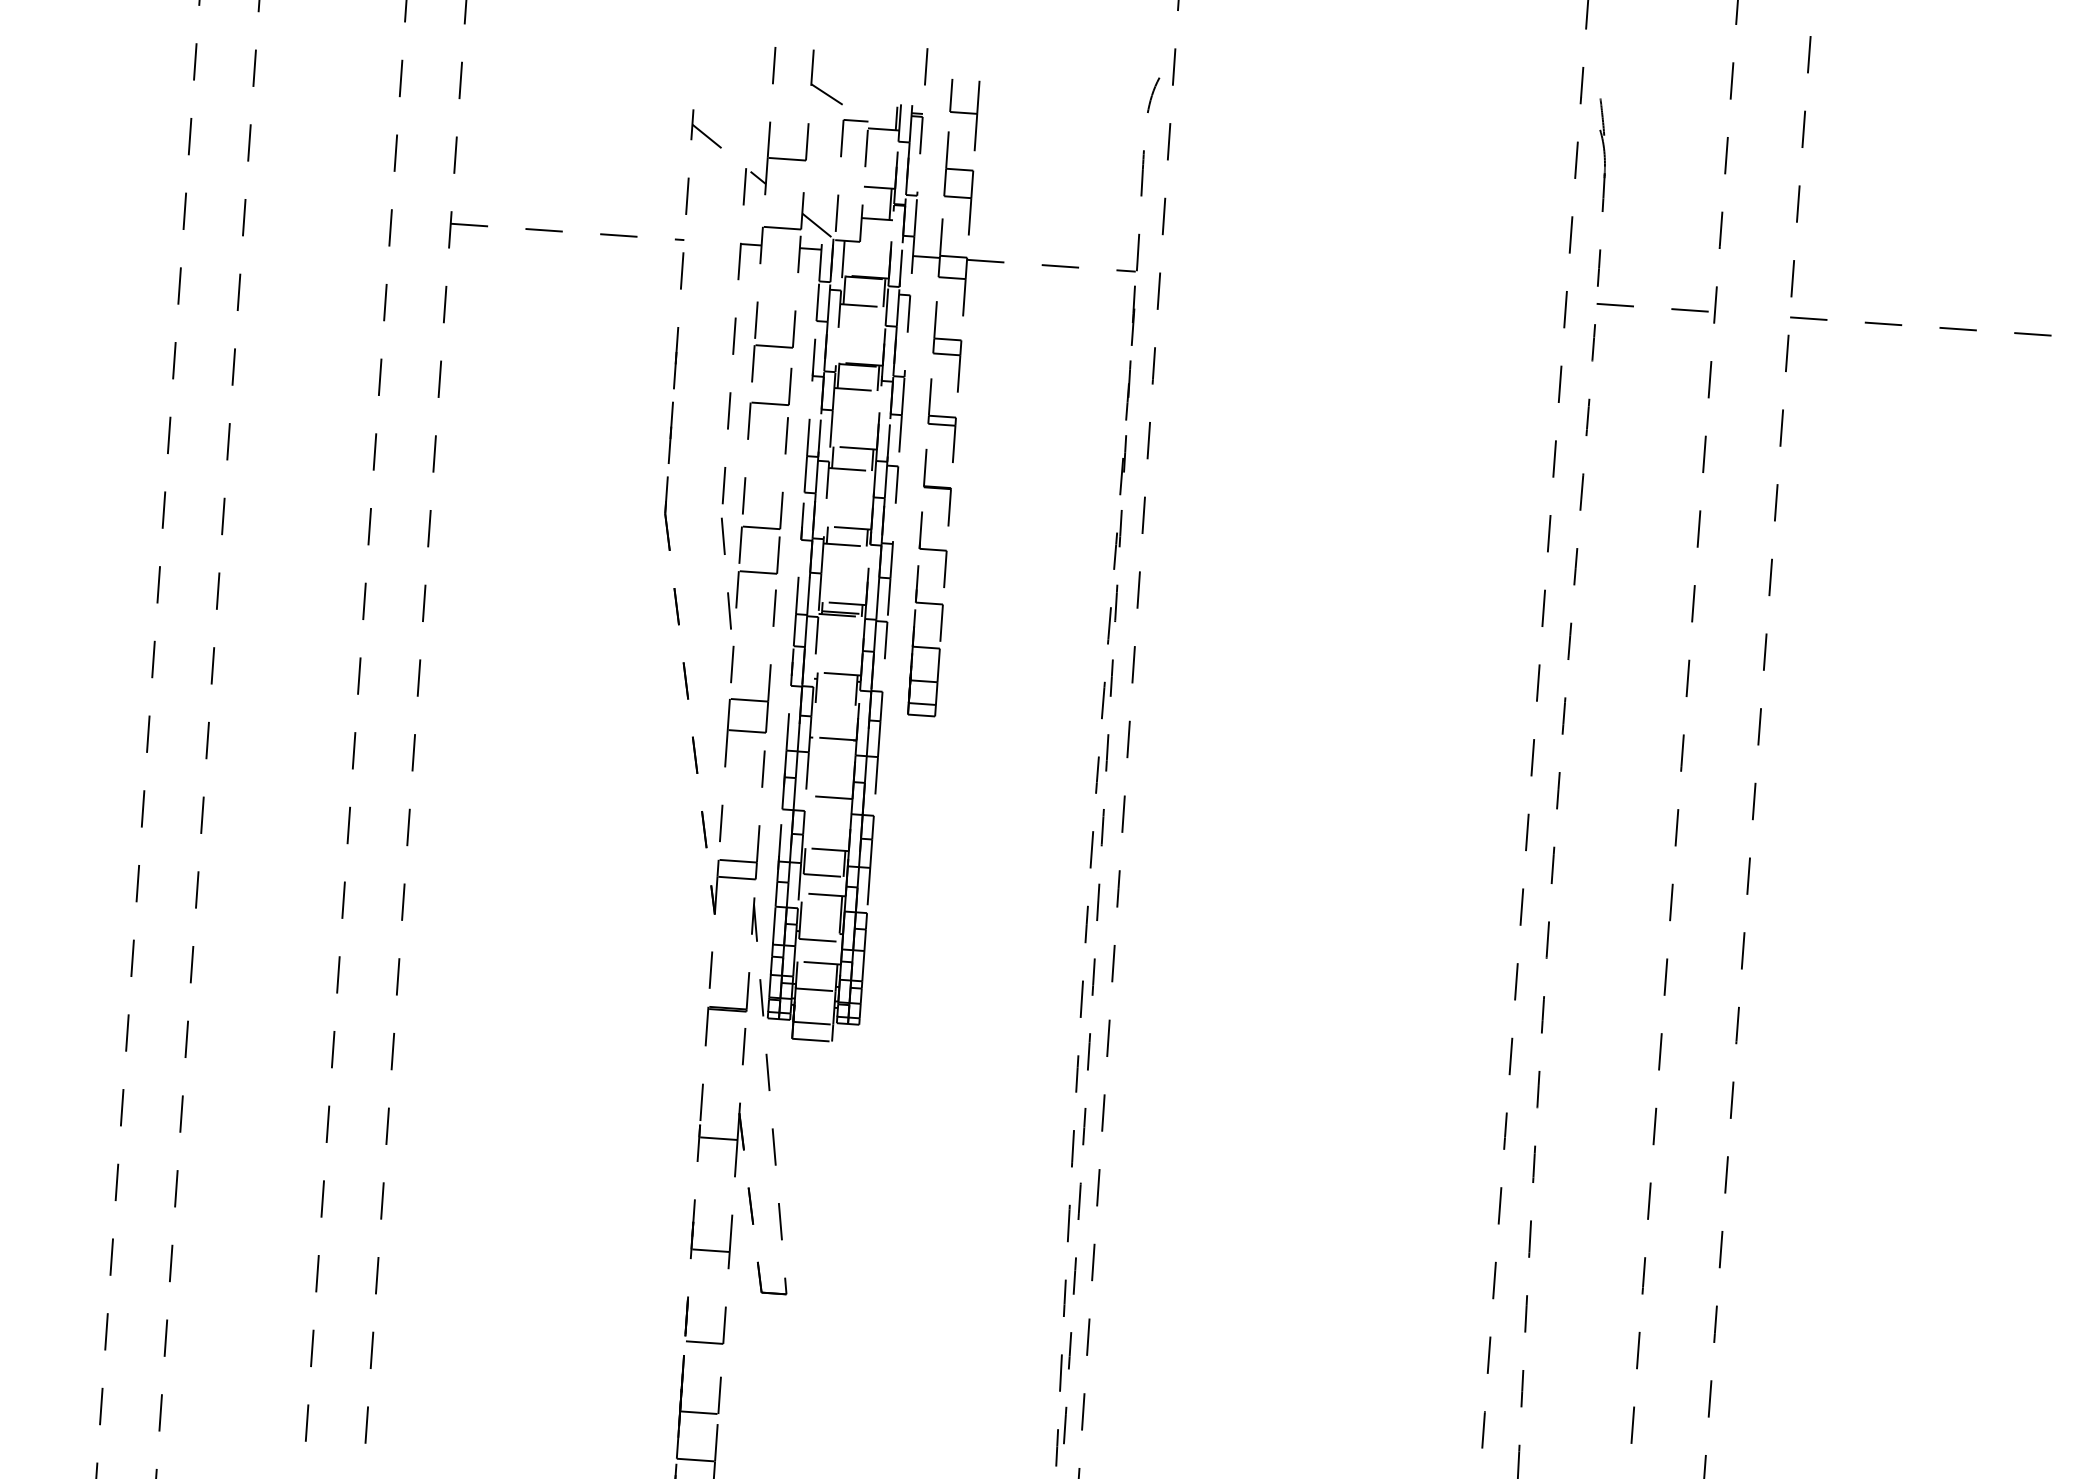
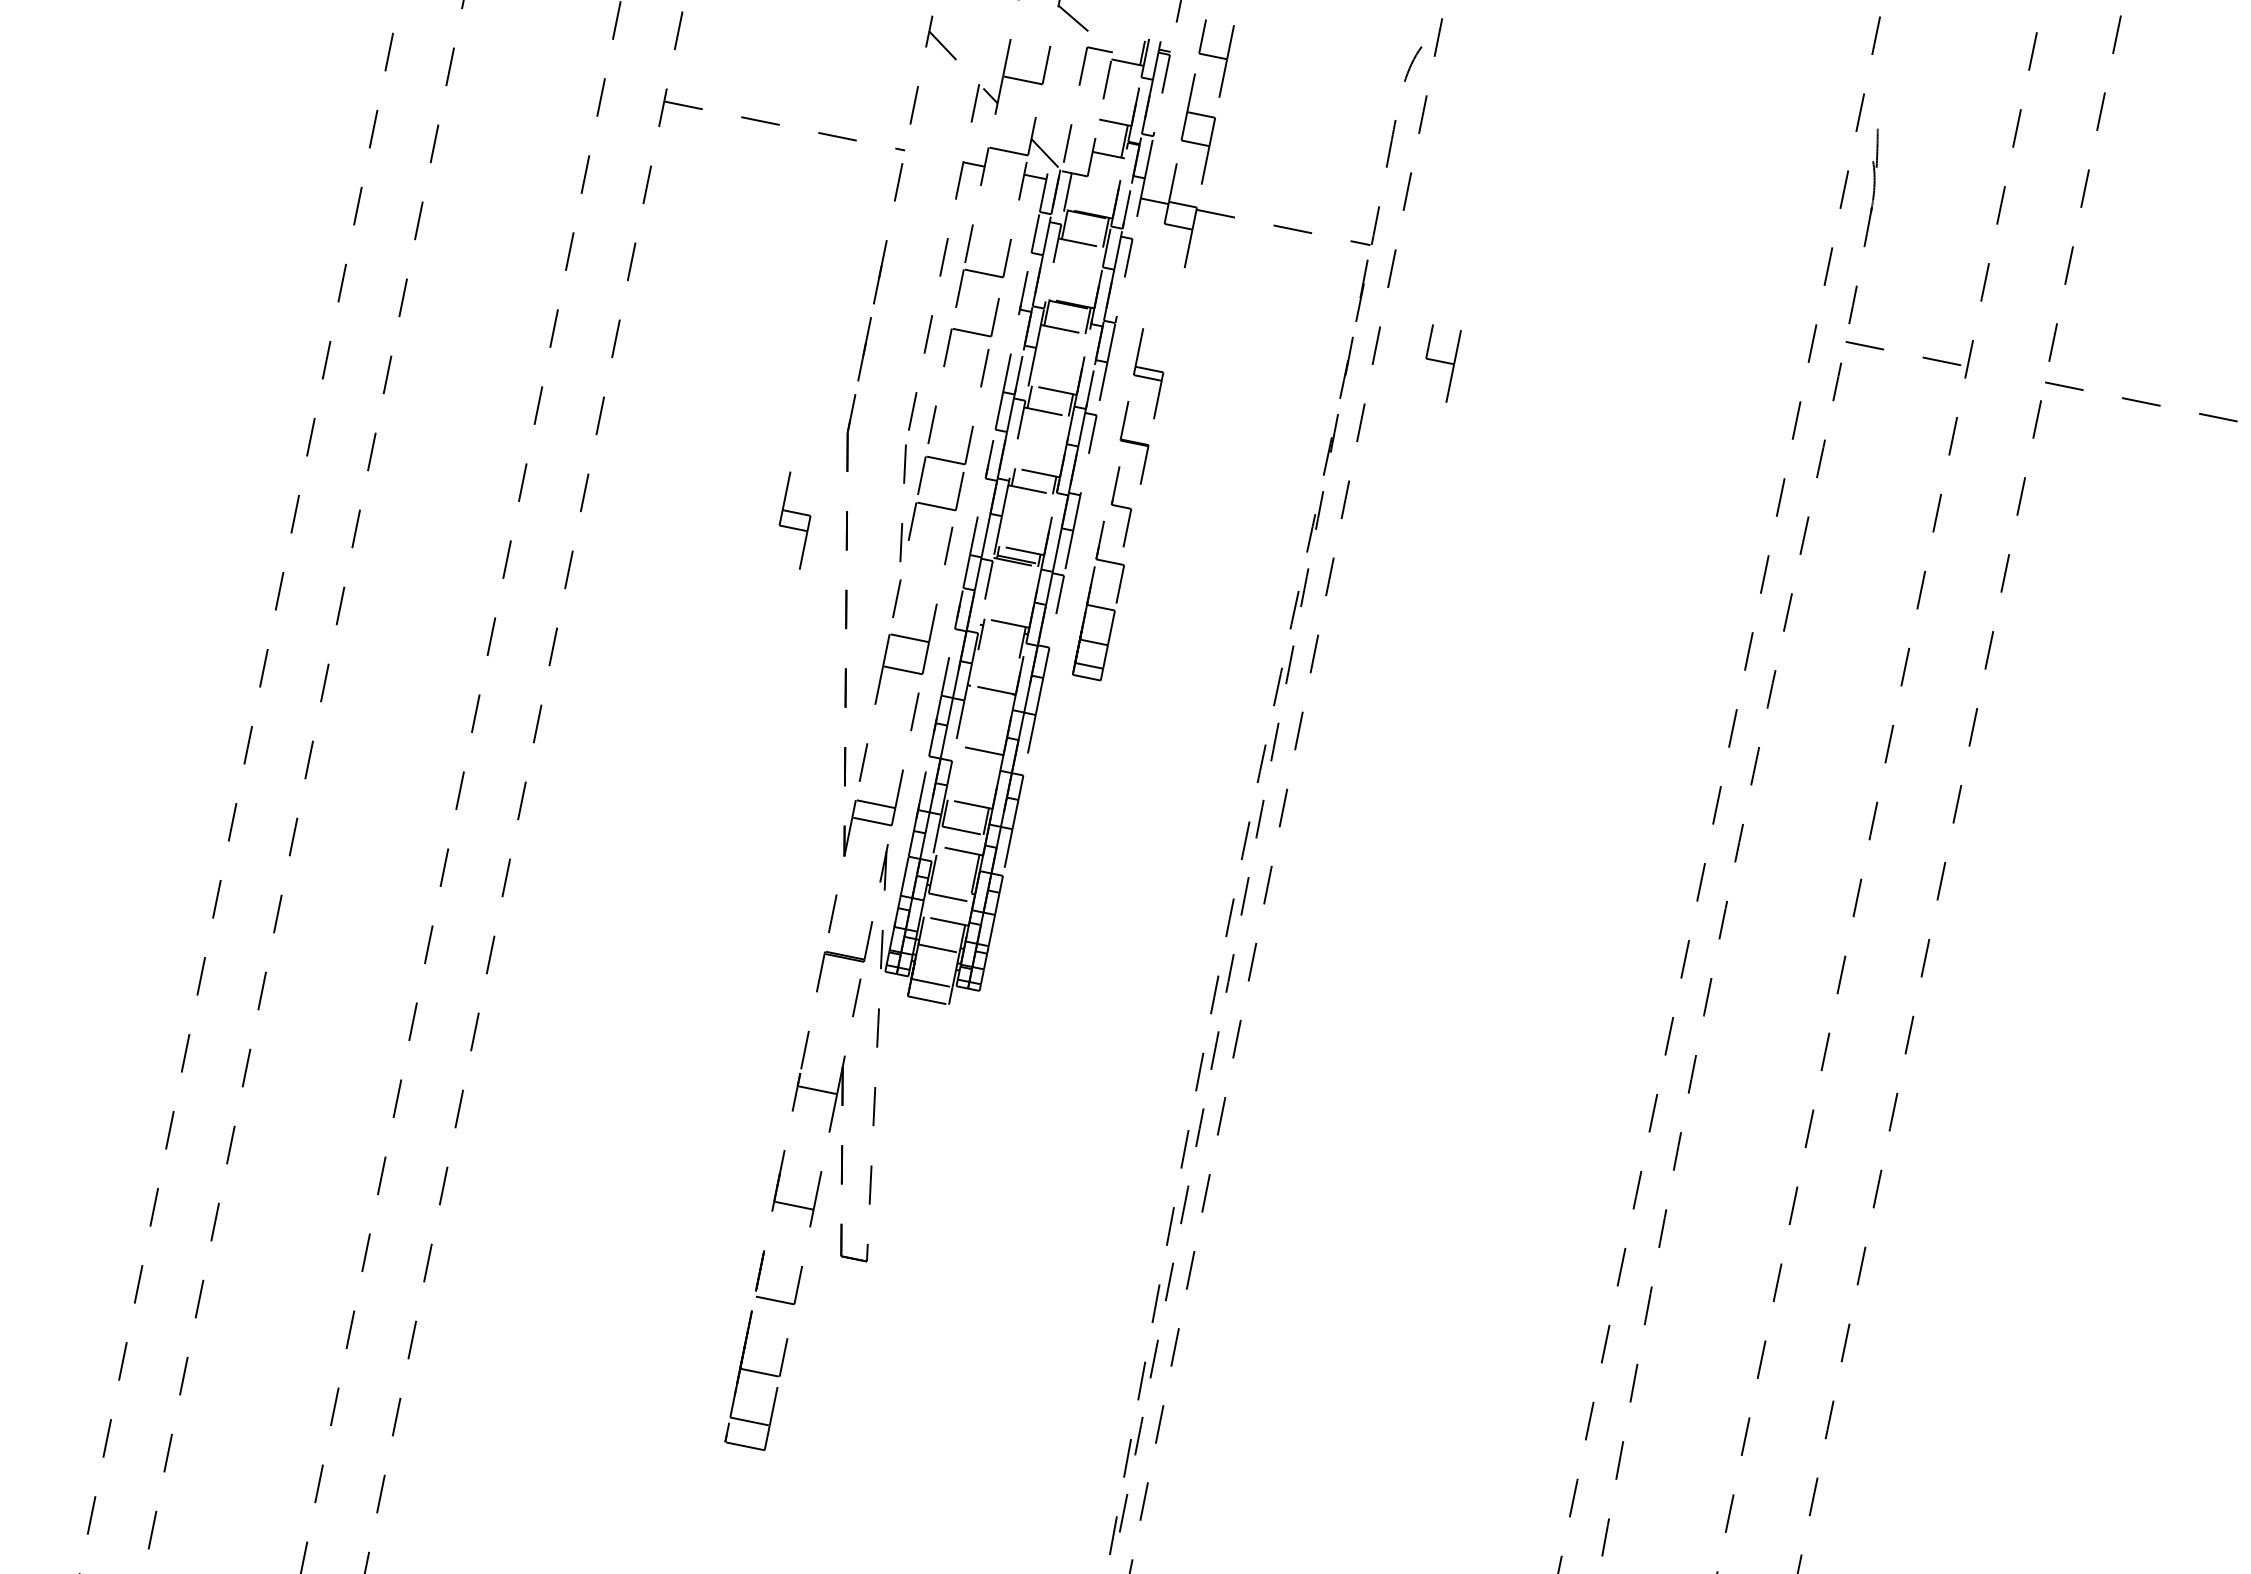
part: (946, 346) -> (794, 520), moved
part: (1219, 374) -> (1443, 363), added
part: (933, 549) -> (1121, 506), size x0.7

